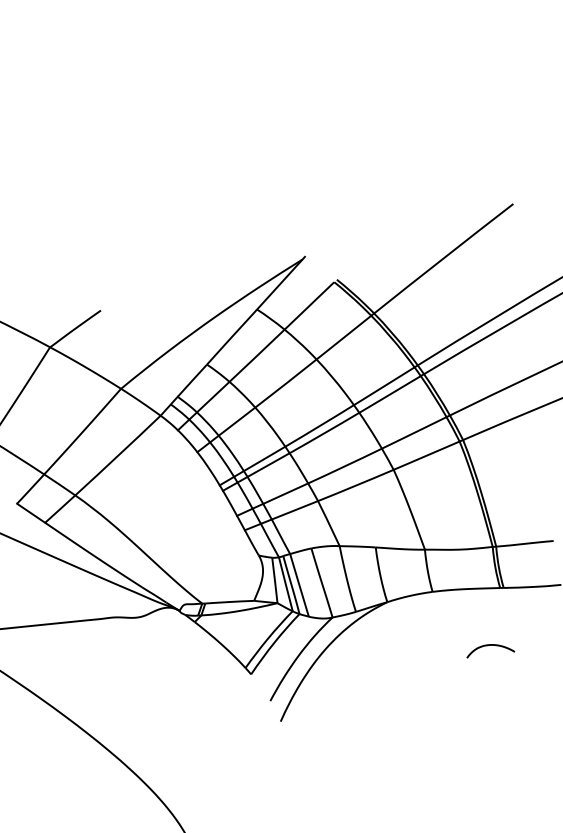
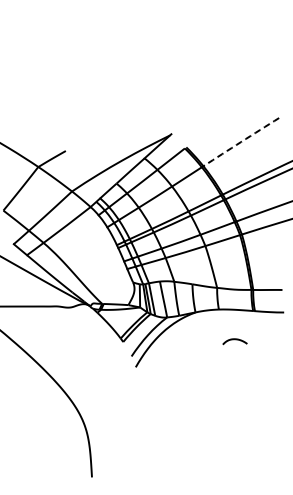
arc: (444, 259) -> (241, 142), solid -> dashed
curve: (488, 647) -> (234, 340), moved

